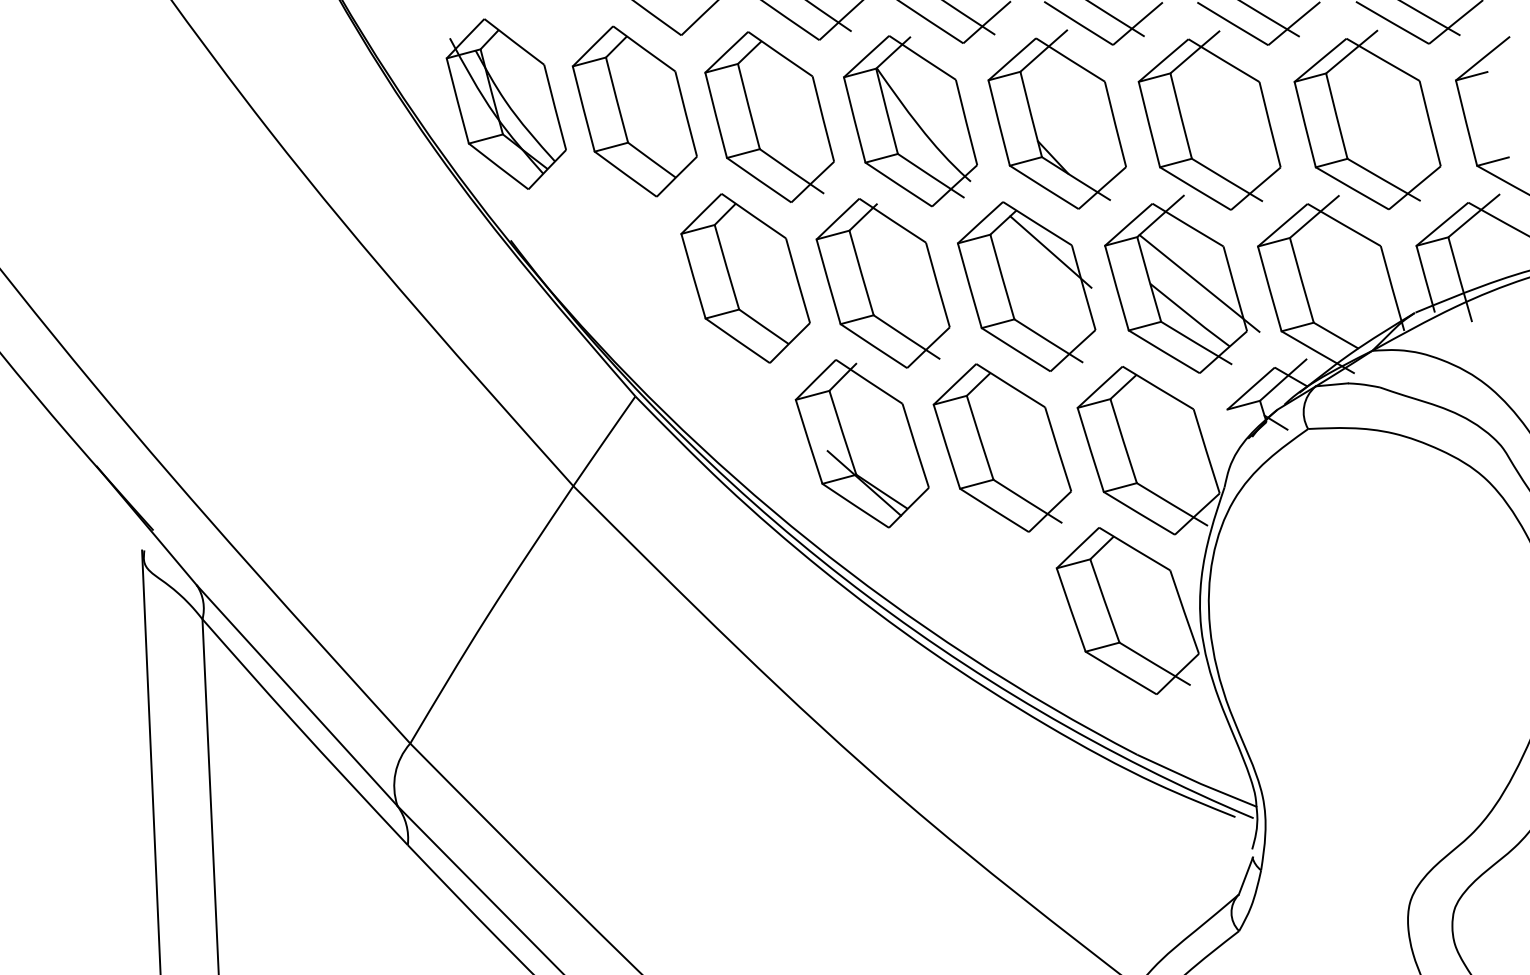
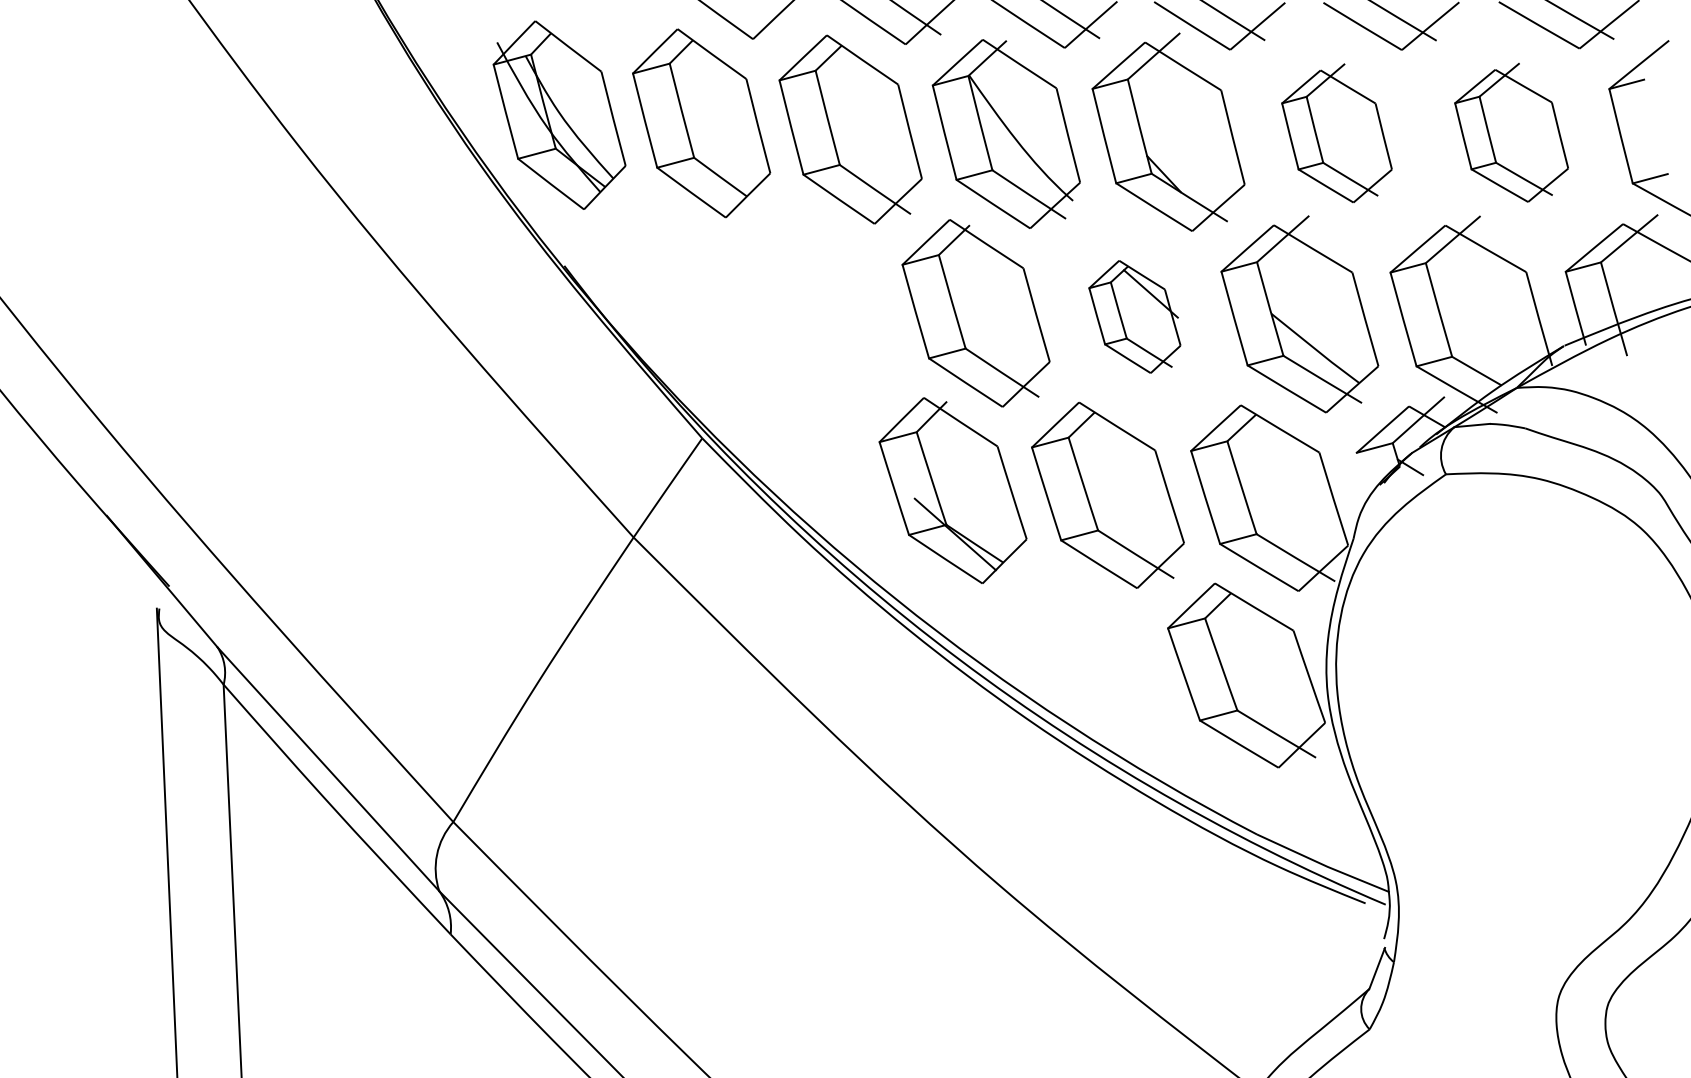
part: (1367, 119) -> (1511, 132), size x0.7
part: (1209, 120) -> (1336, 133), size x0.7
part: (745, 278) -> (823, 307), removed
line: (1199, 283) -> (1325, 313), removed
part: (1026, 286) -> (1134, 316), size x0.6

